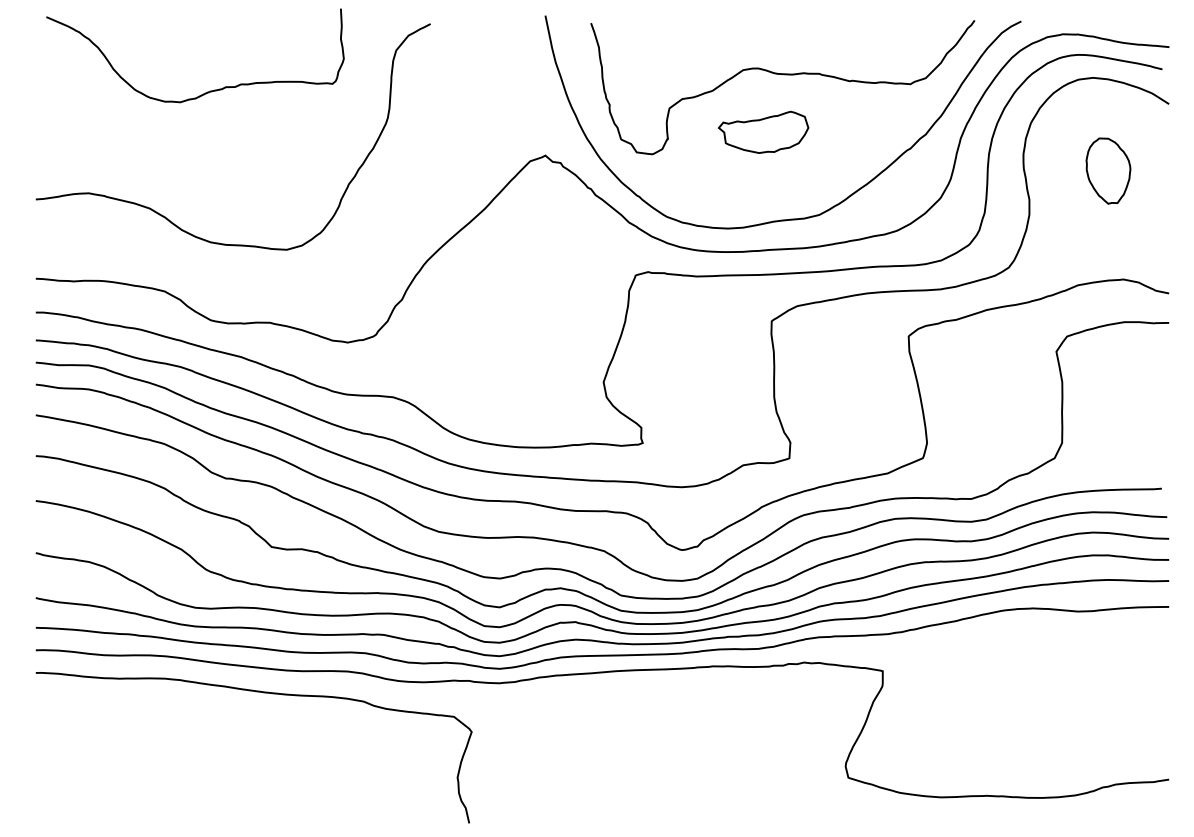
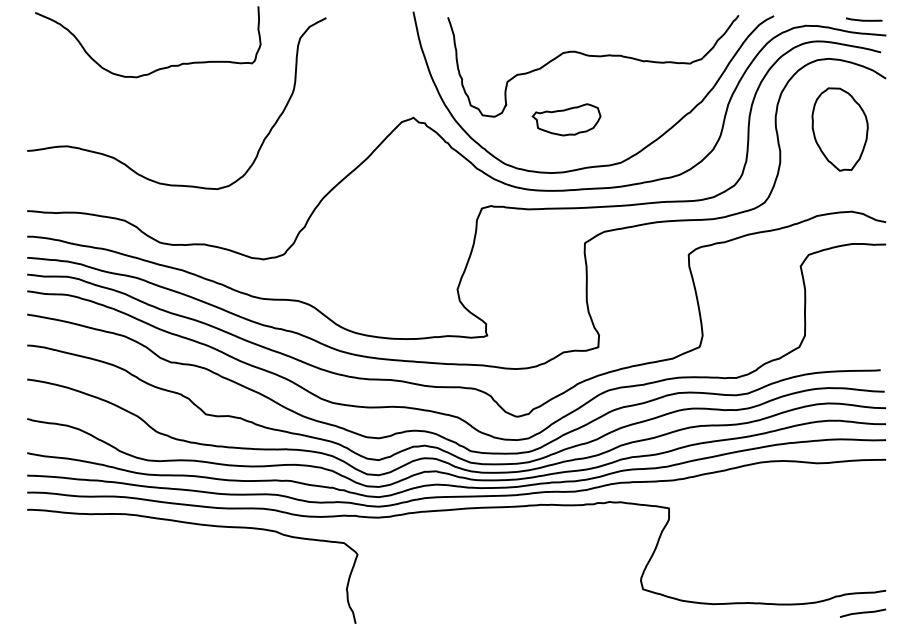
line: (1140, 26) -> (864, 19), added
part: (763, 131) -> (566, 119), moved
part: (1108, 170) -> (840, 129), size x1.67
line: (1138, 809) -> (862, 613), added

